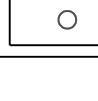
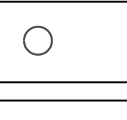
part: (67, 19) -> (38, 40), moved

